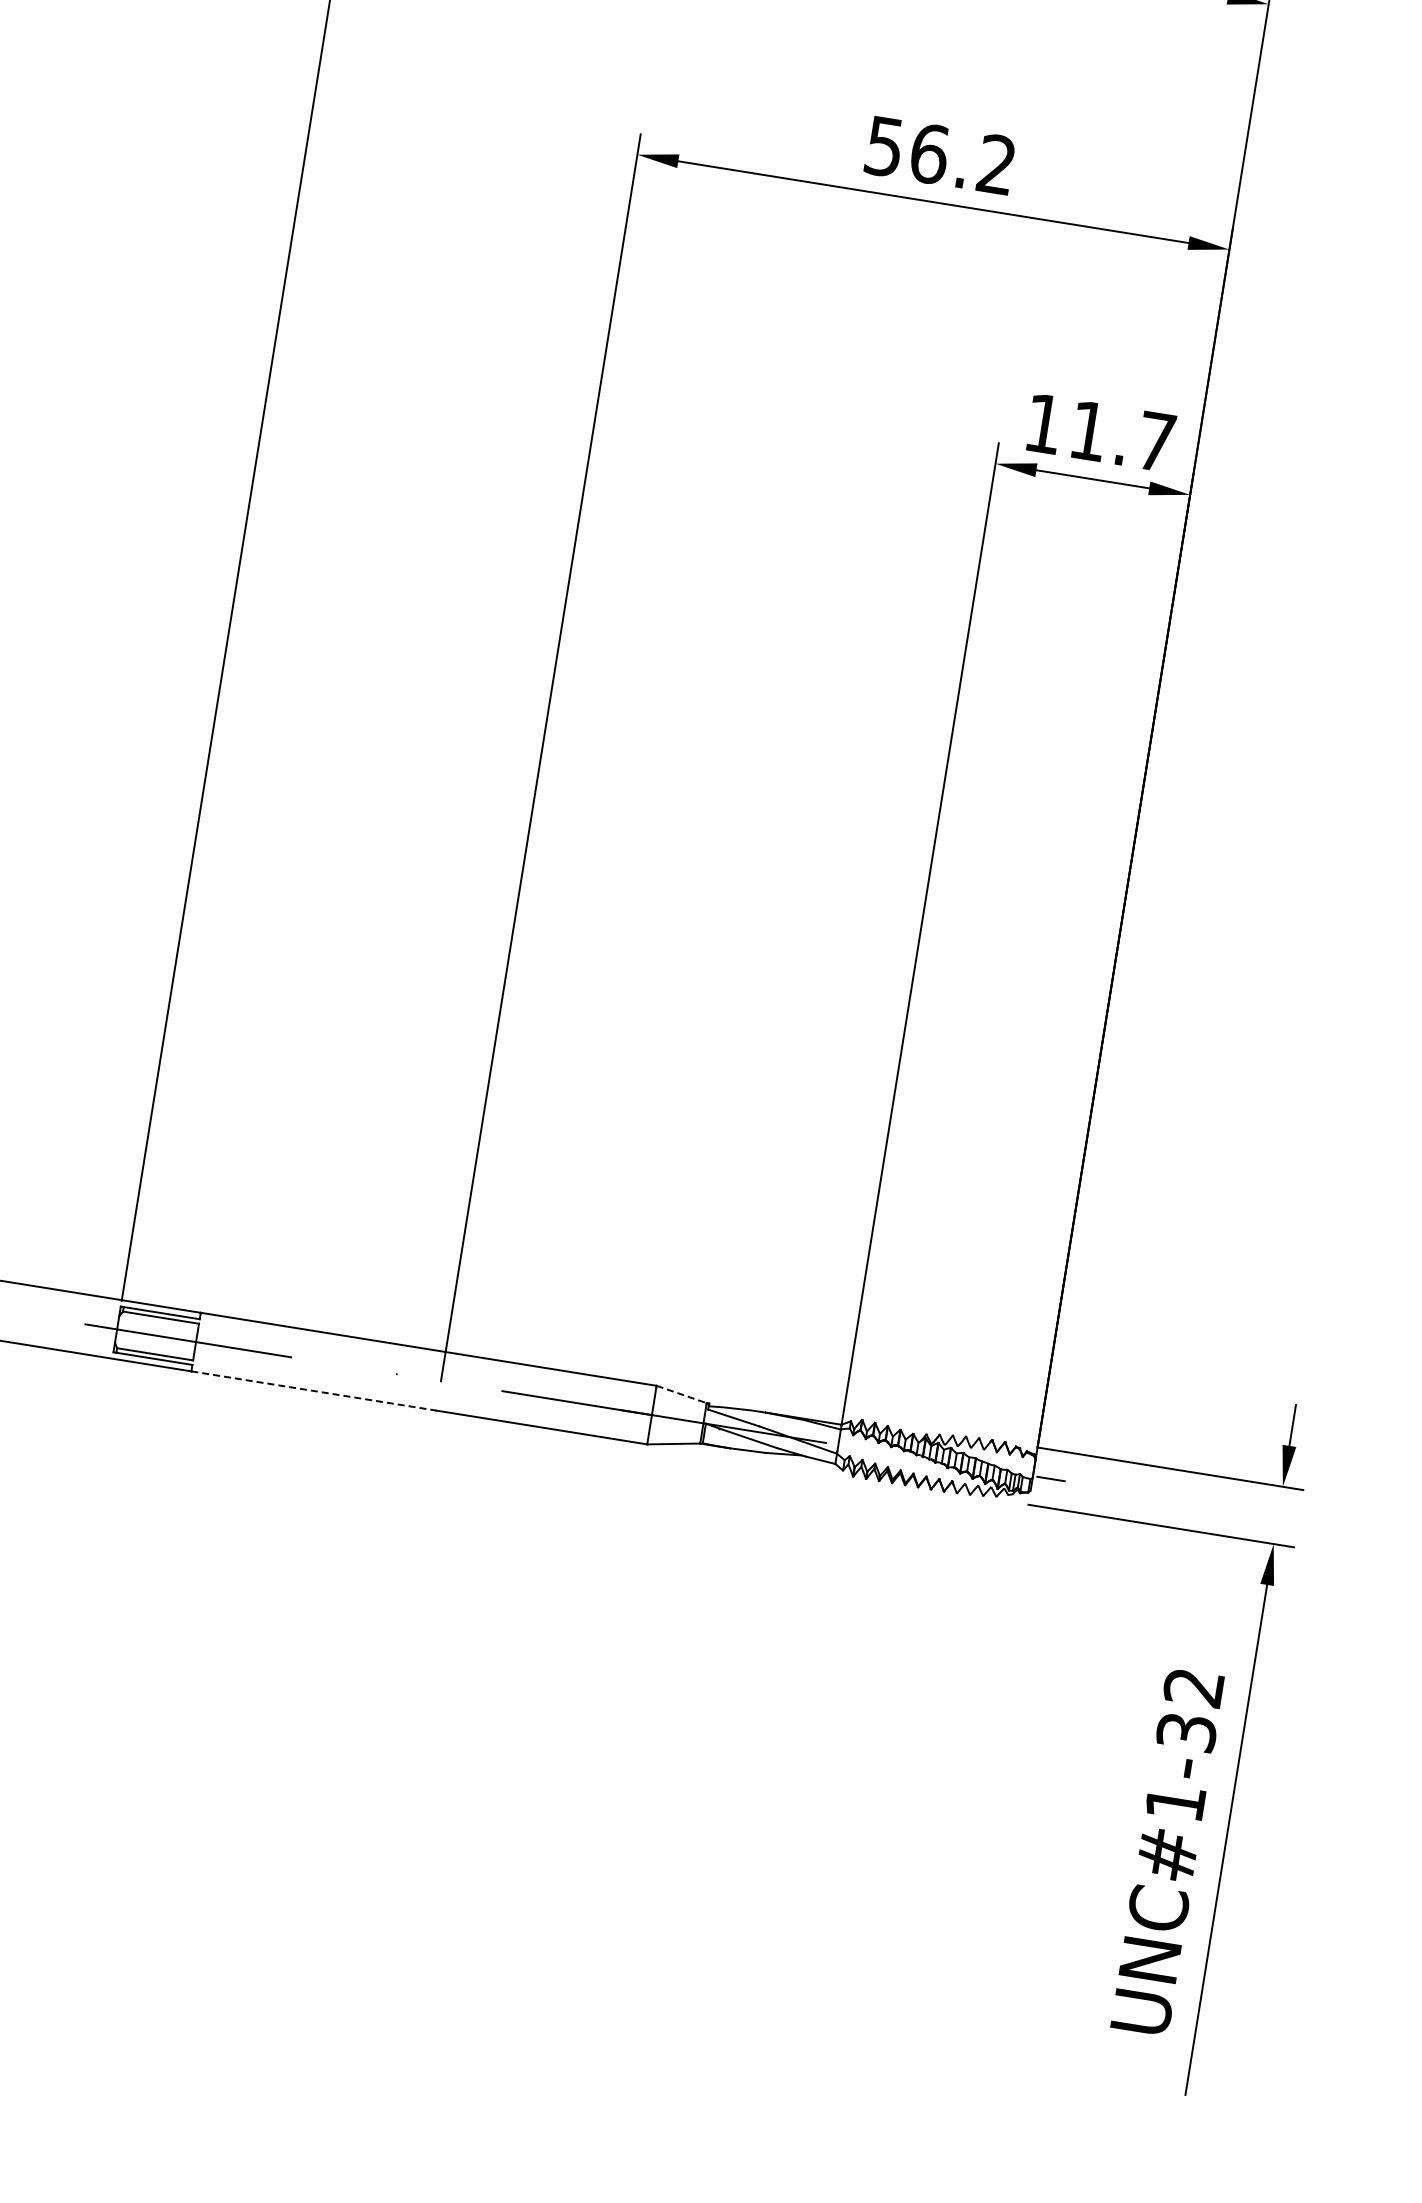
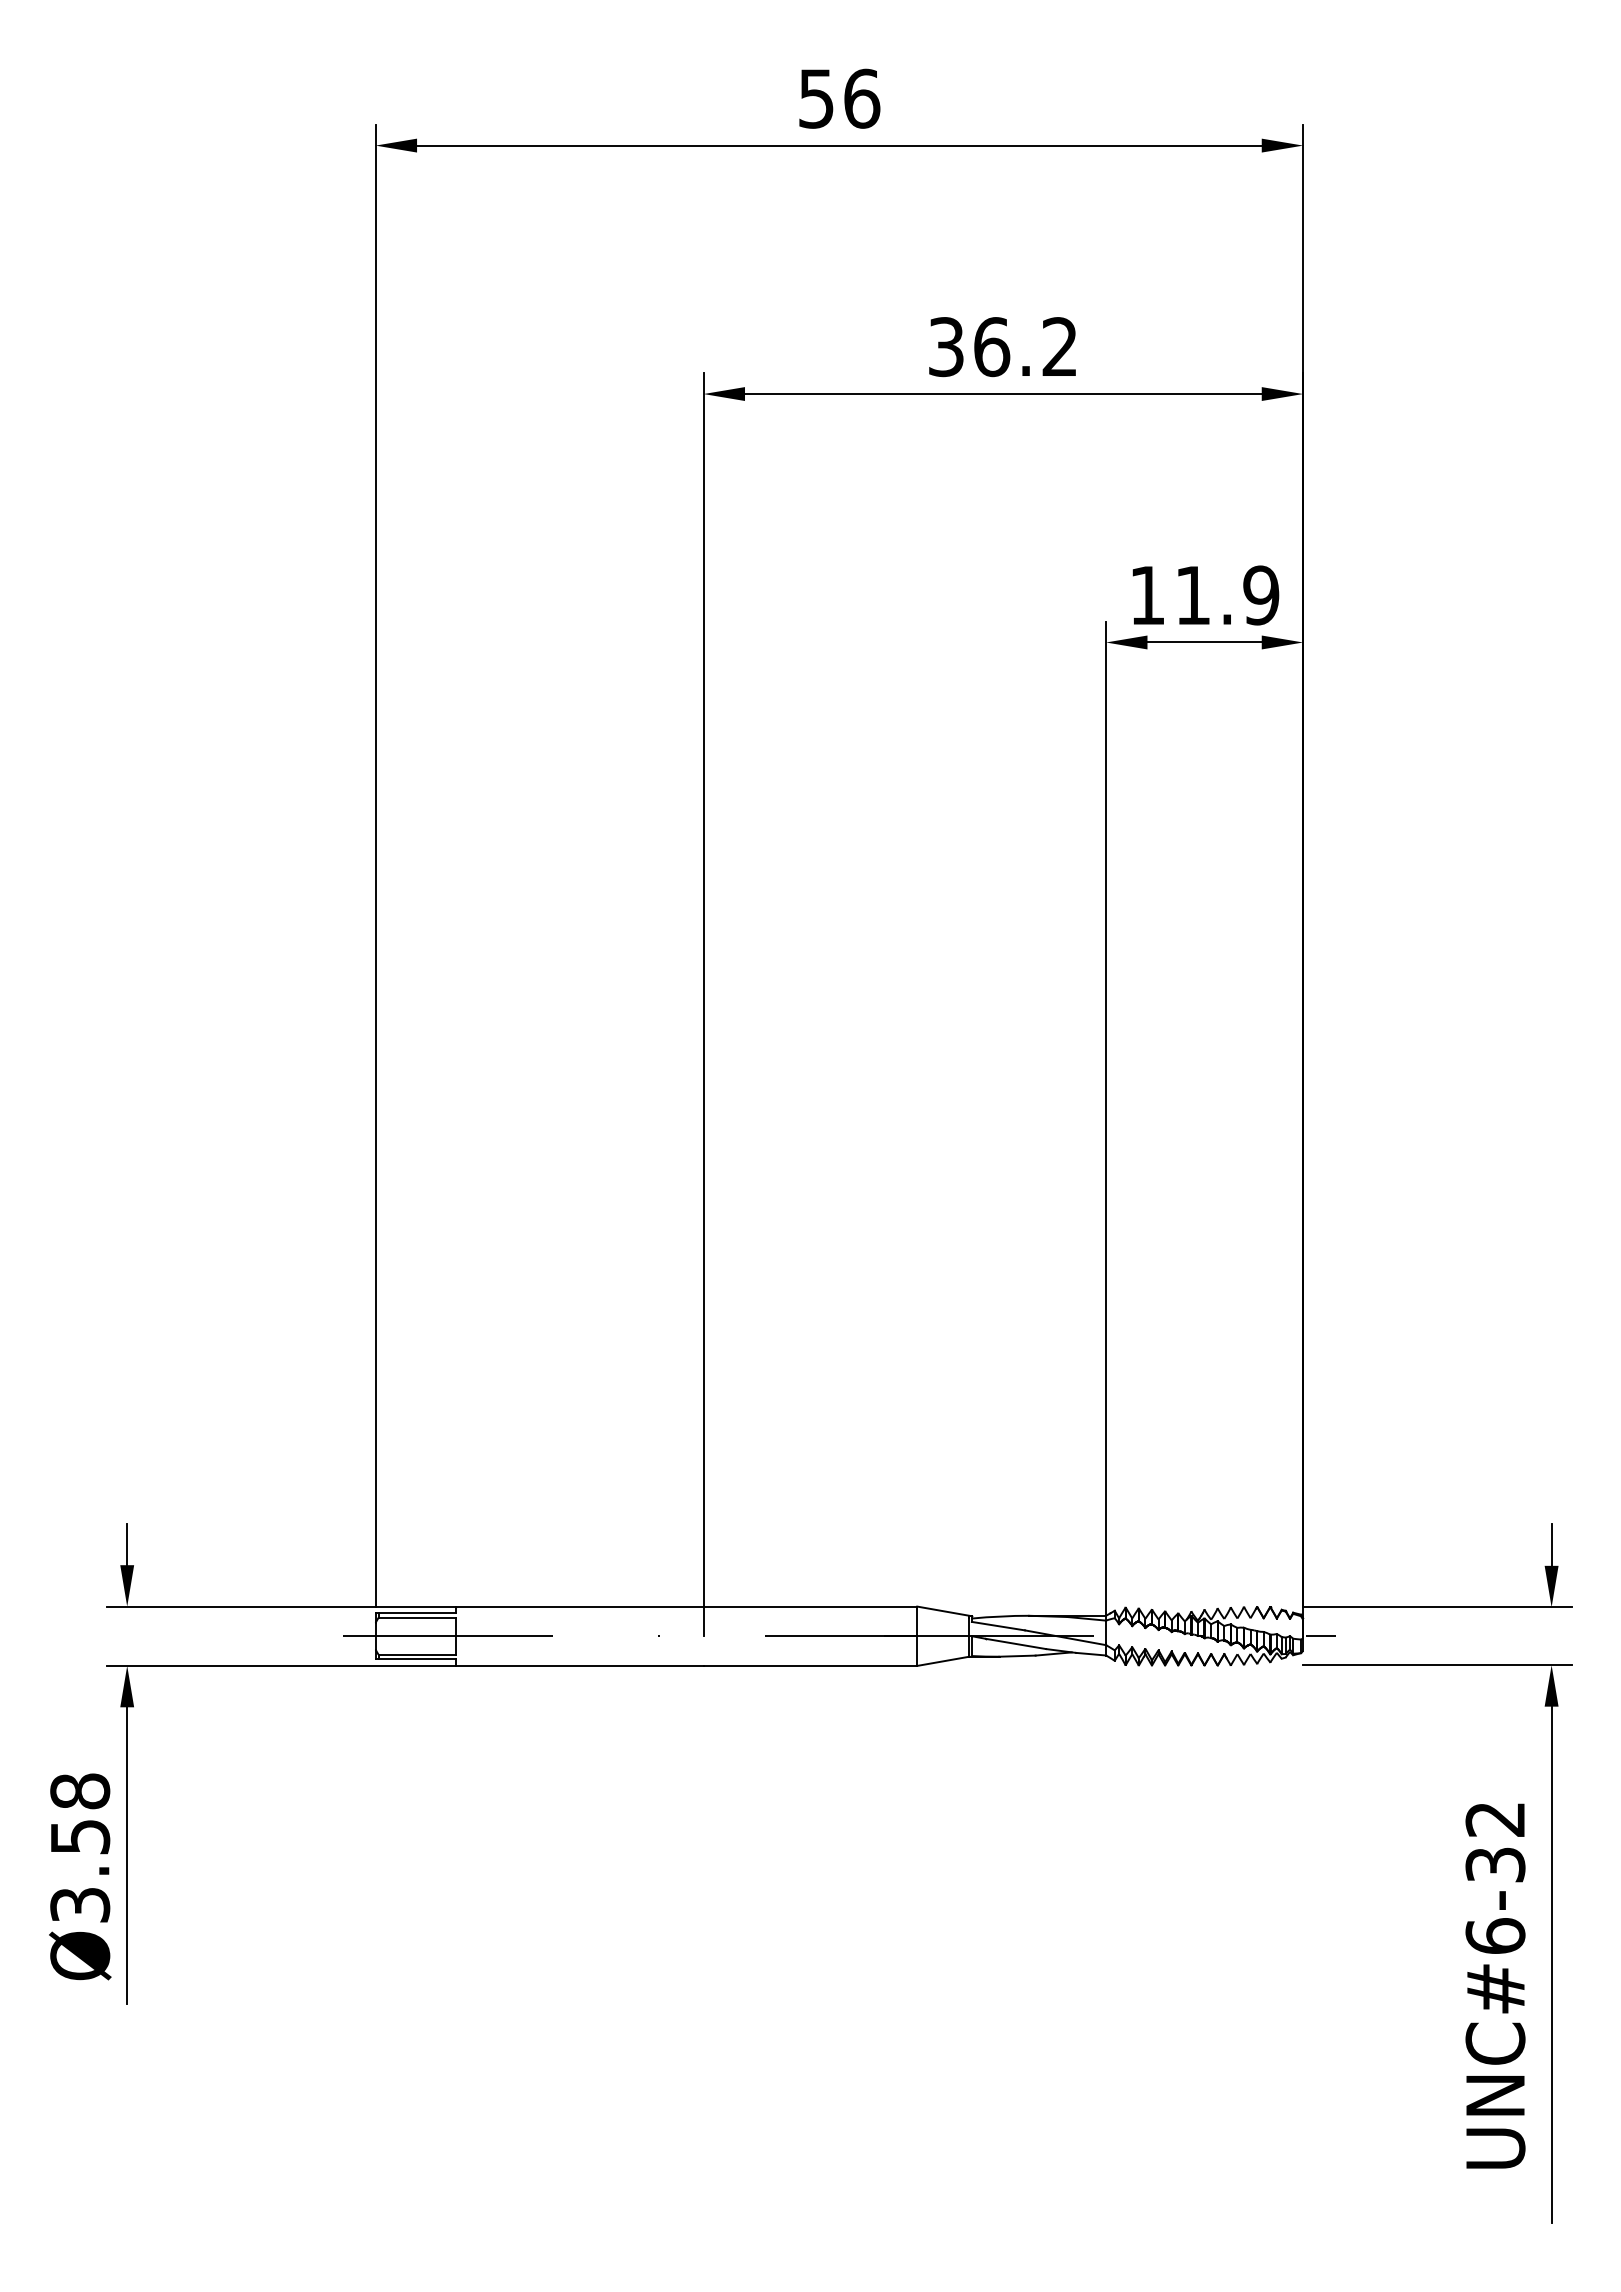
text: (884, 146) -> (946, 346), 56.2 -> 36.2
text: (1156, 441) -> (1261, 595), 11.7 -> 11.9
line: (314, 1390) -> (580, 1665), dashed -> solid
line: (681, 1394) -> (943, 1611), dashed -> solid
text: (1175, 1802) -> (1495, 1935), UNC#1-32 -> UNC#6-32

